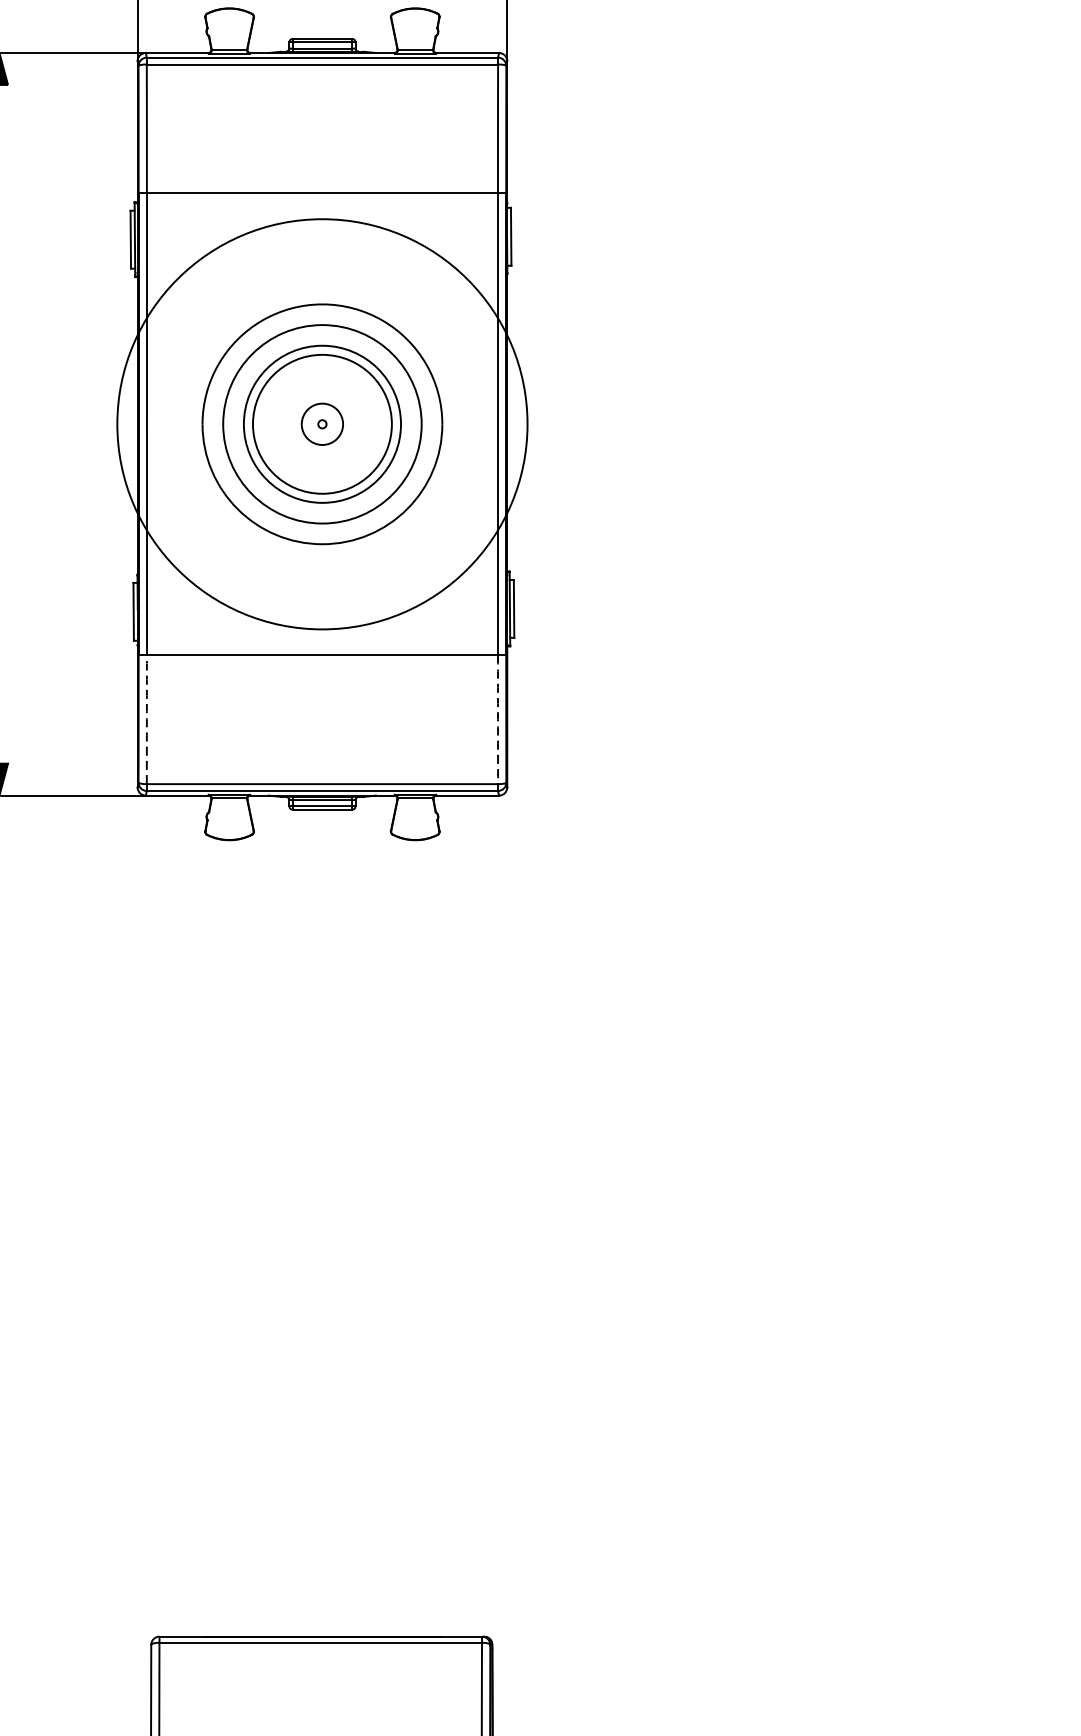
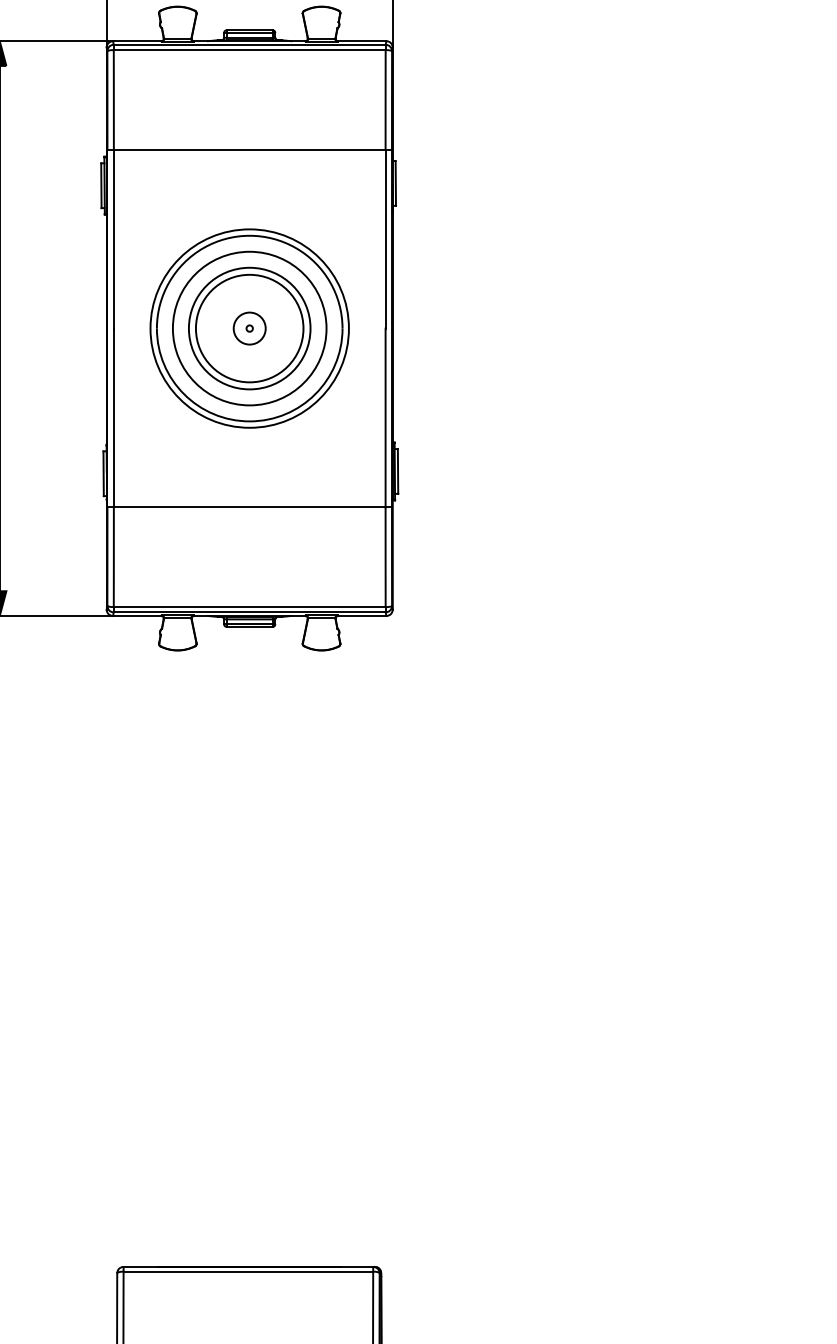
circle: (322, 424) -> (249, 328), size x0.62
arc: (146, 720) -> (113, 557), dashed -> solid
arc: (497, 720) -> (385, 557), dashed -> solid

